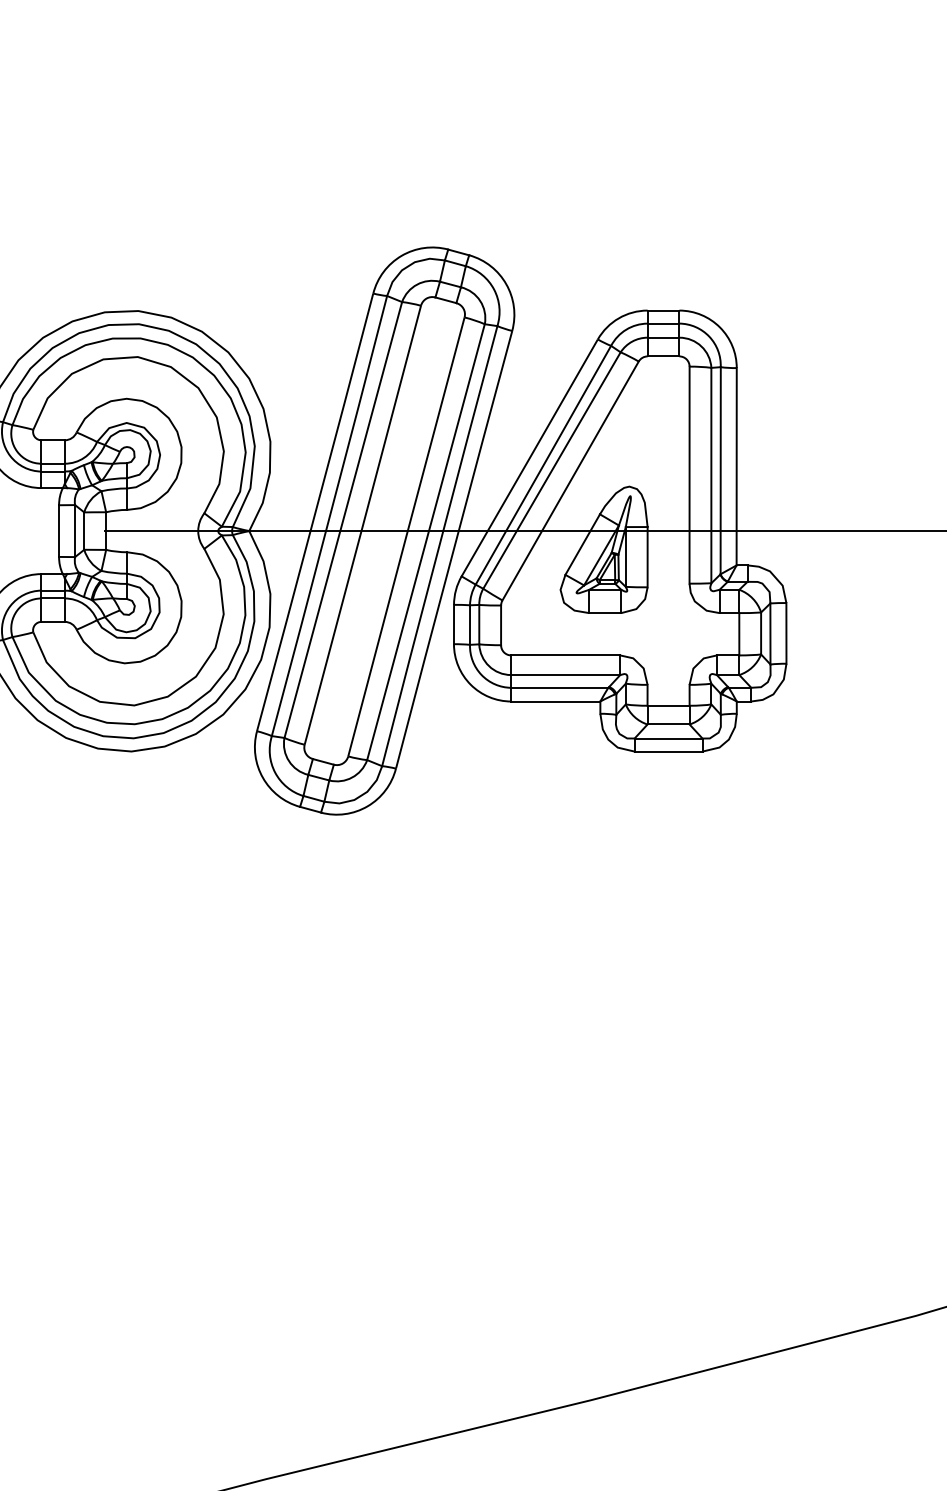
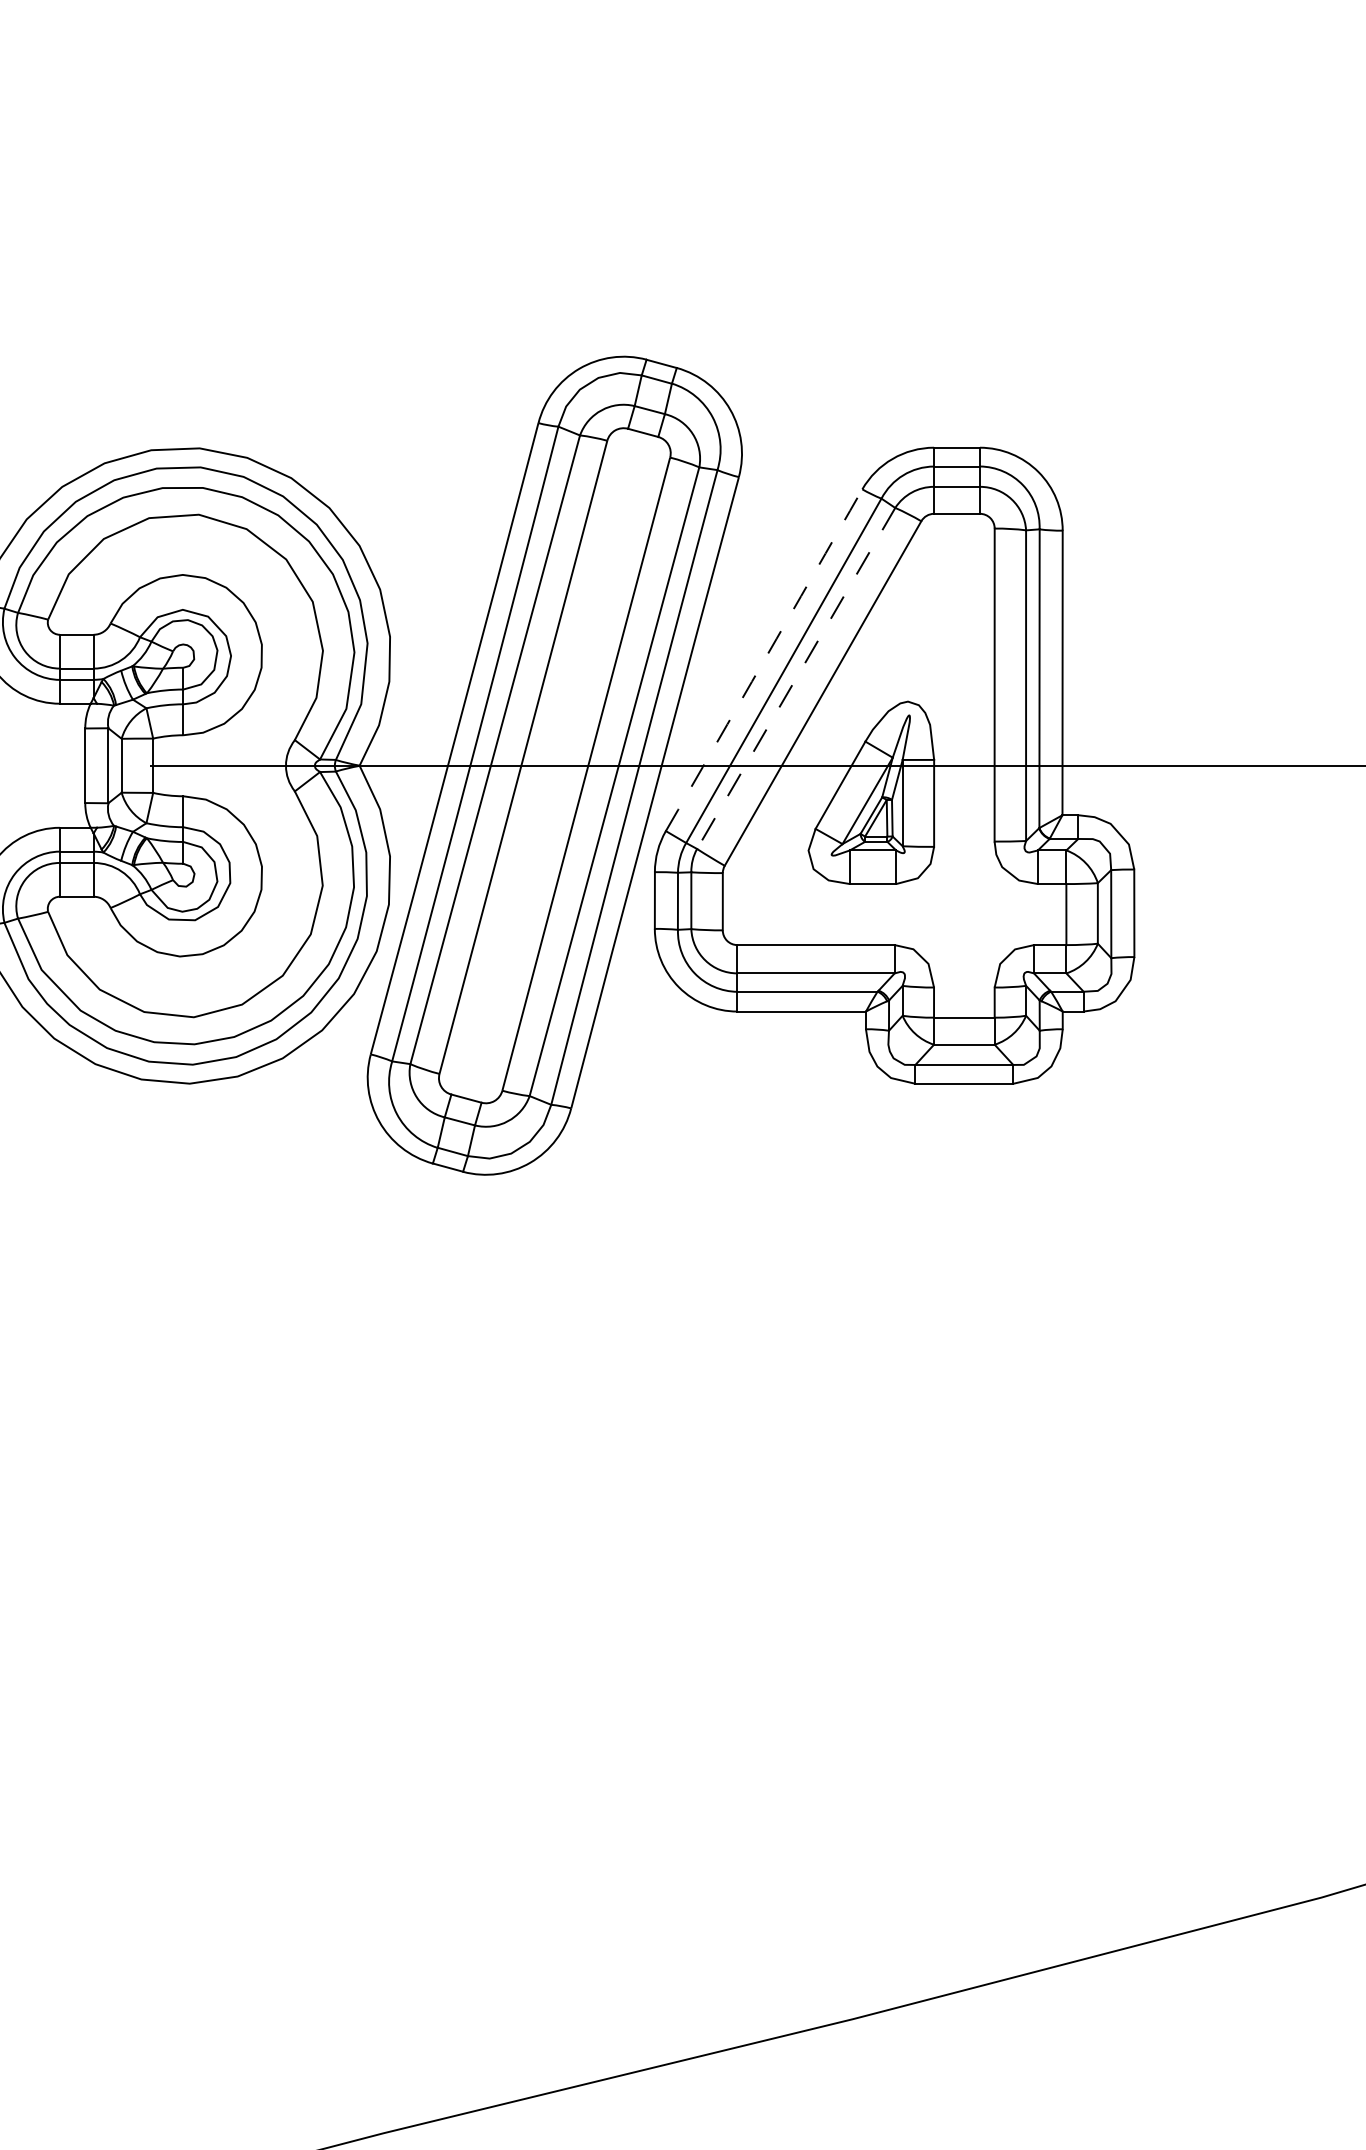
arc: (529, 457) -> (763, 659), solid -> dashed
line: (551, 470) -> (795, 678), solid -> dashed

